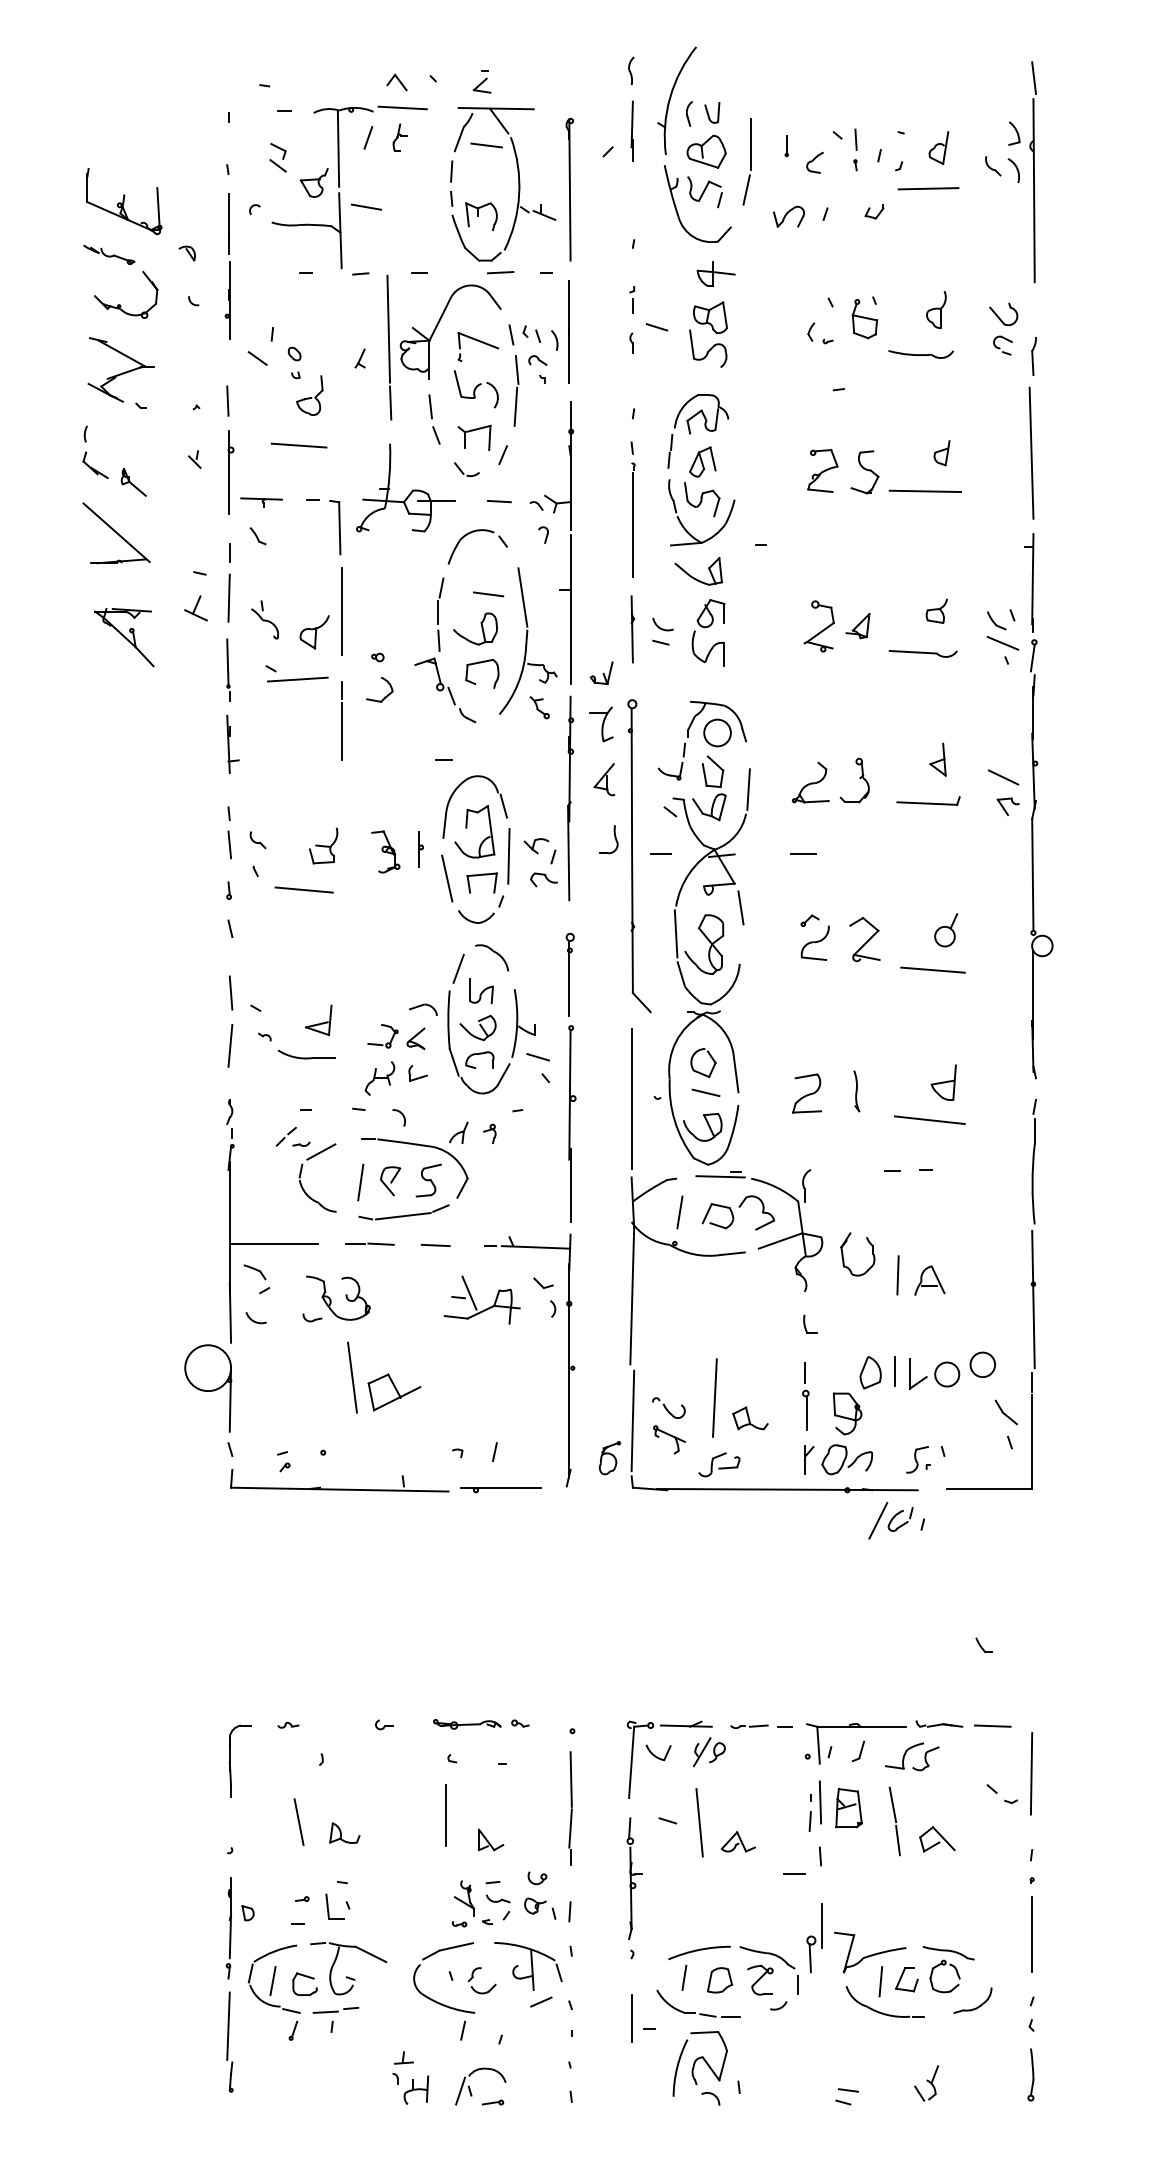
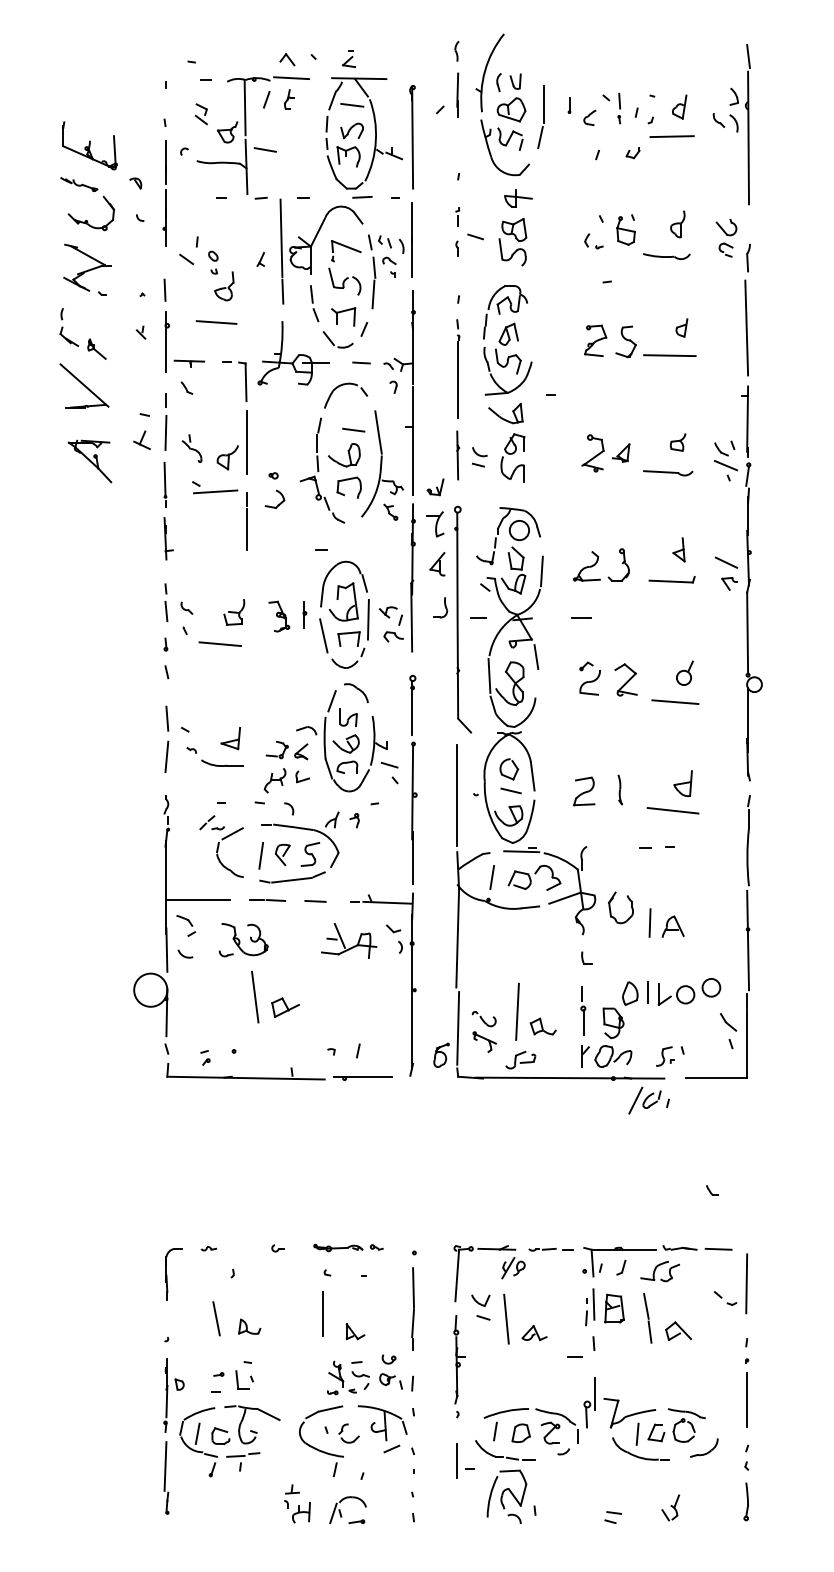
part: (788, 216) -> (351, 130), moved
part: (466, 469) -> (337, 339), size x1.67
part: (394, 1392) -> (285, 1007), size x0.71
part: (658, 1752) -> (480, 1300), moved

